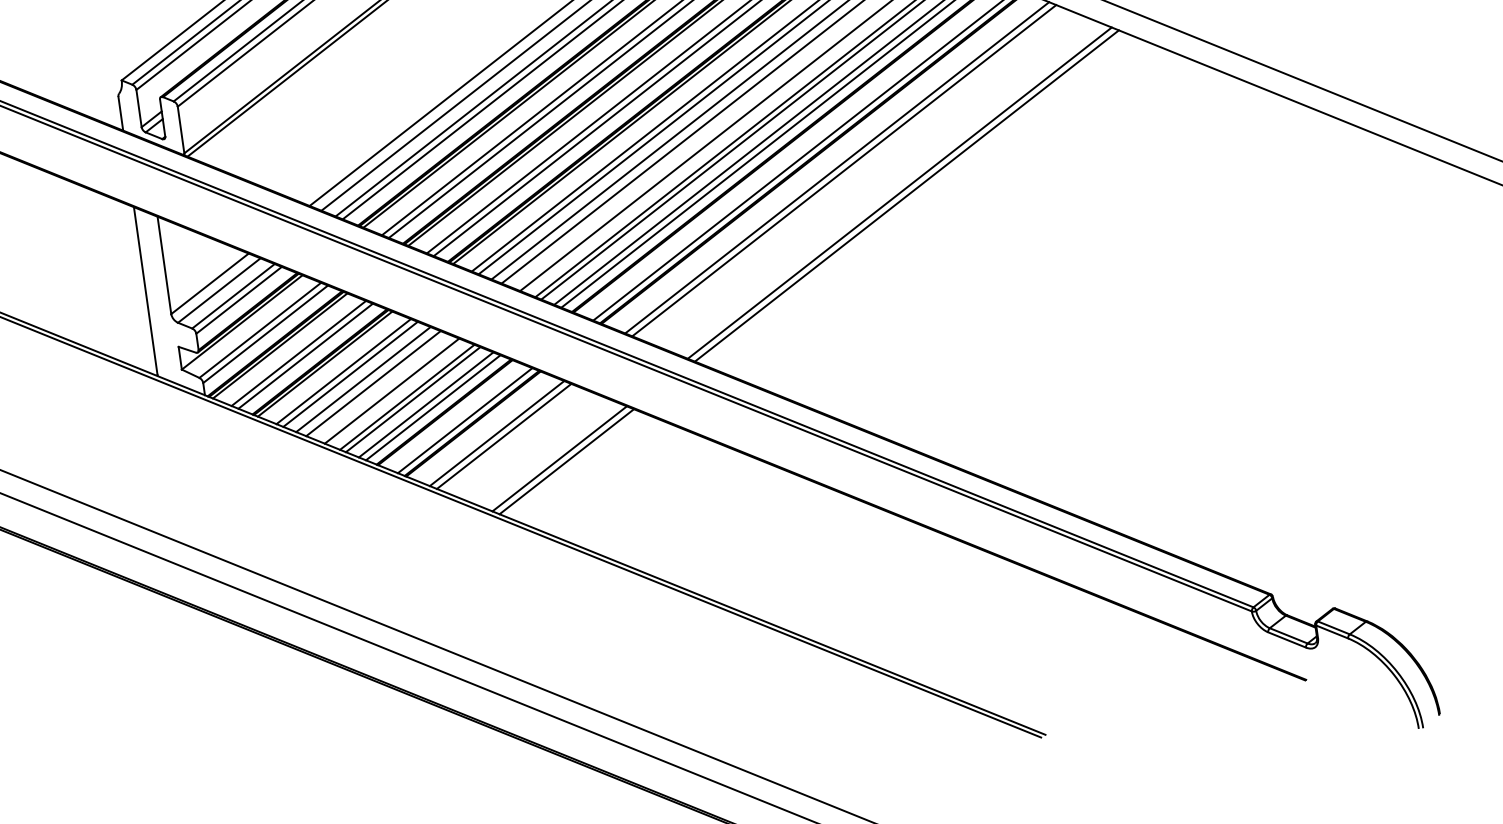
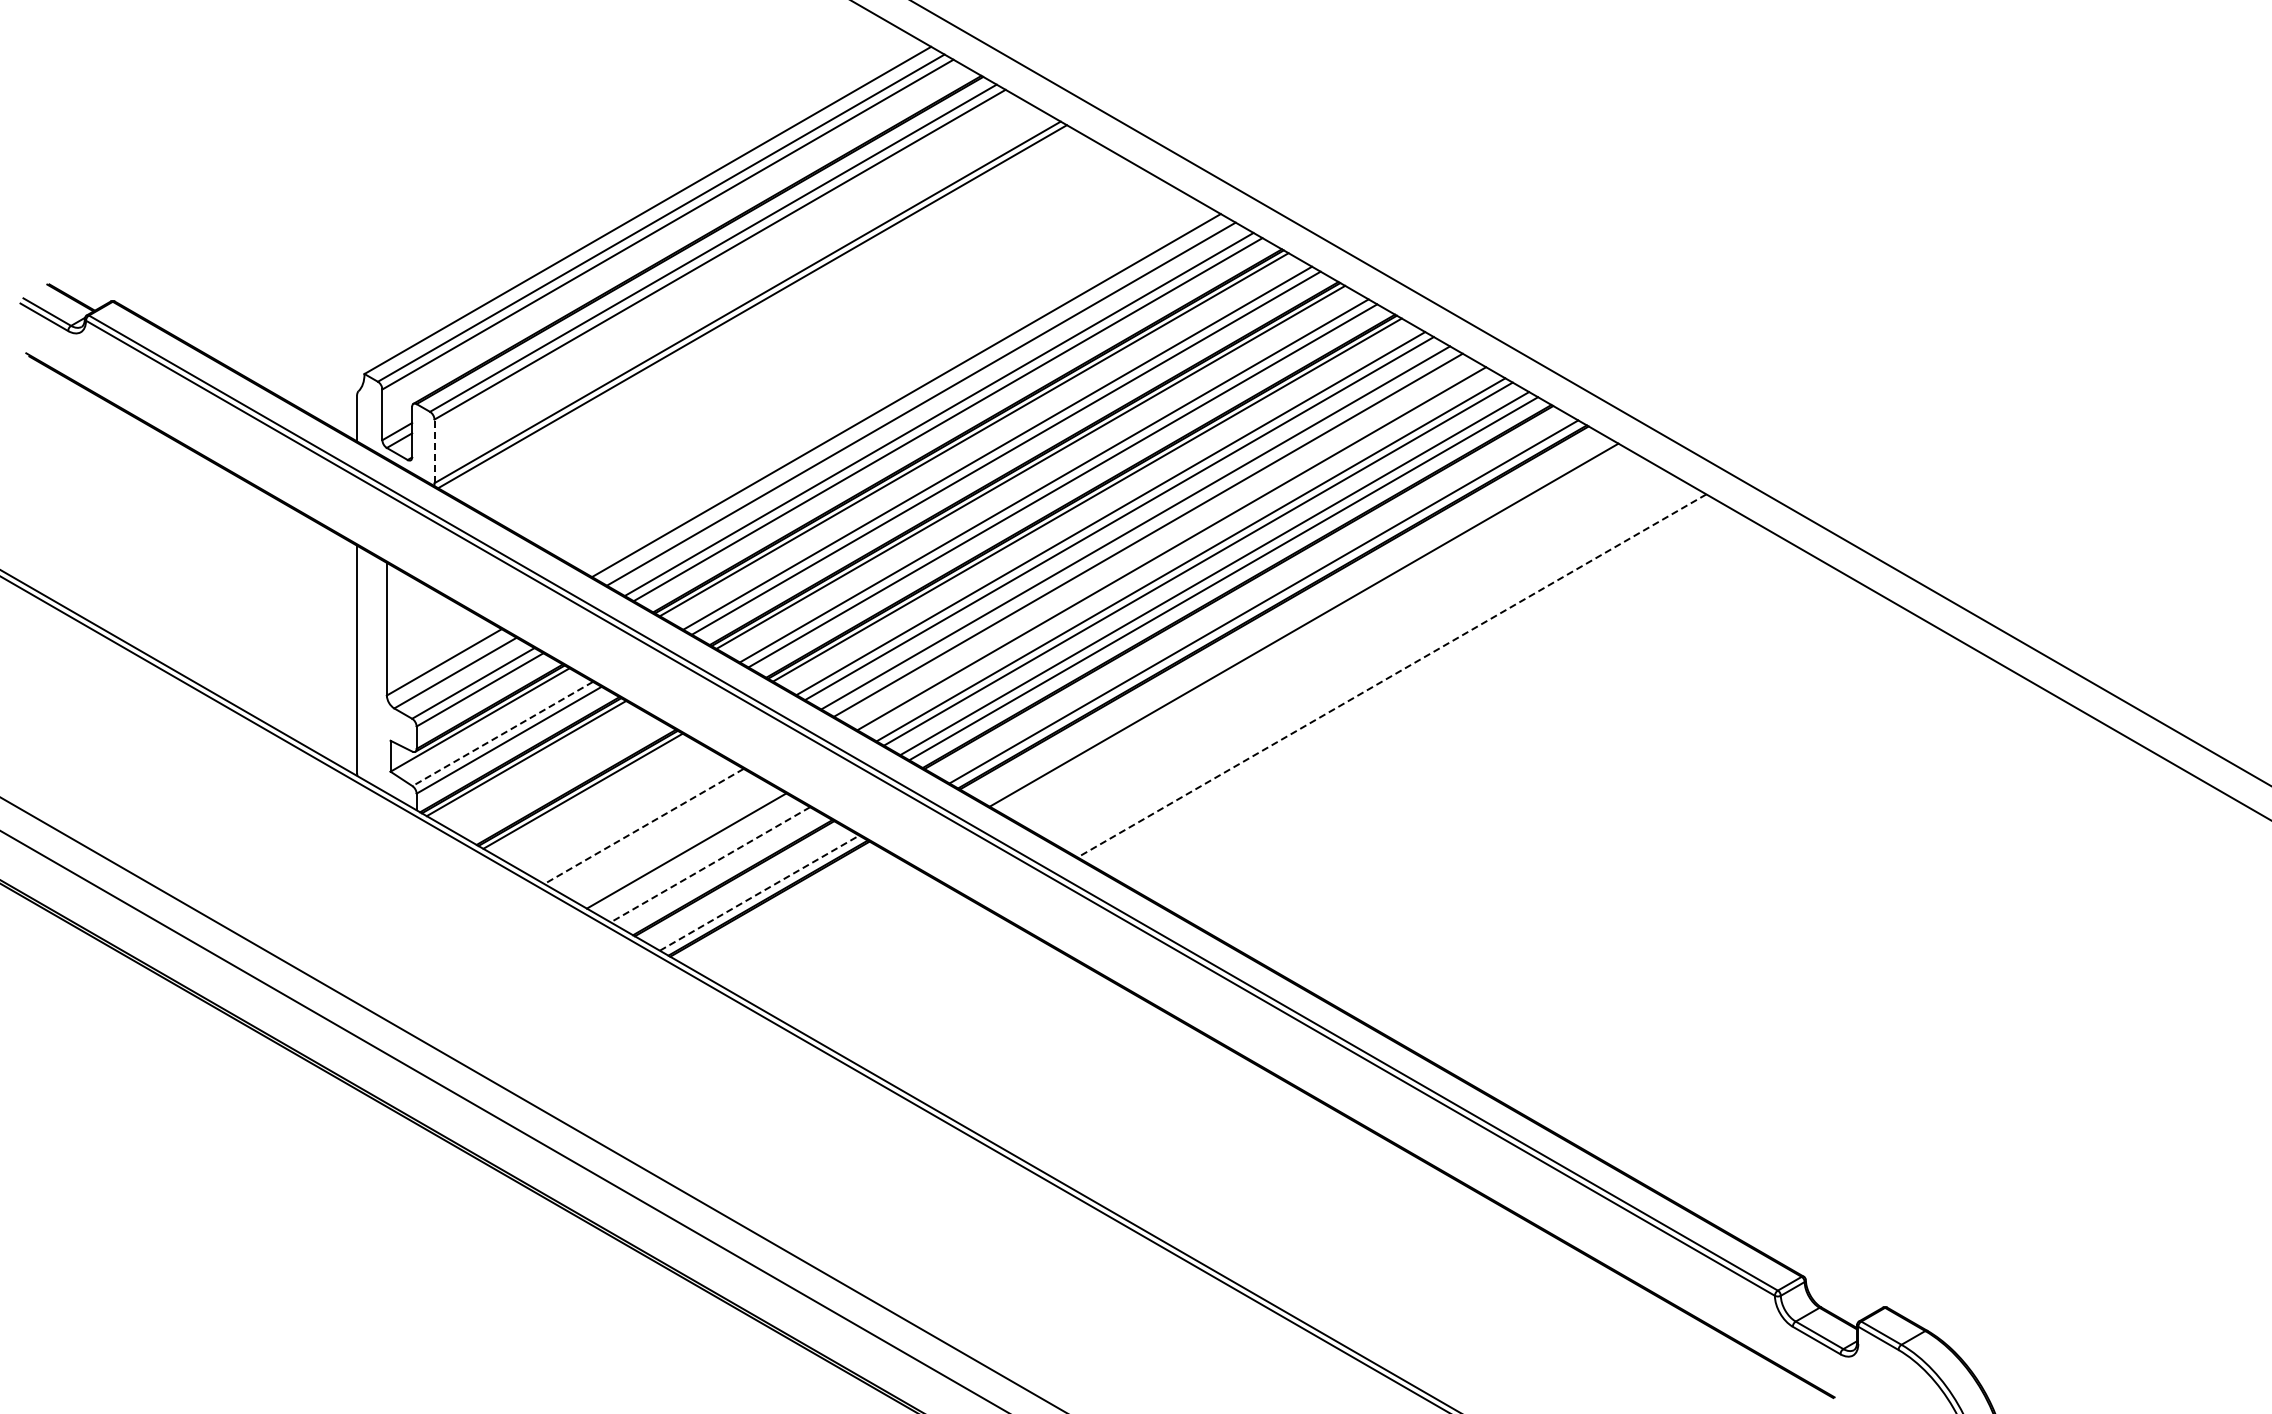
line: (181, 130) -> (434, 451), solid -> dashed
line: (843, 170) -> (1312, 629), removed
line: (899, 193) -> (1382, 670), removed
line: (906, 196) -> (1391, 676), solid -> dashed
line: (260, 330) -> (502, 734), solid -> dashed
line: (298, 353) -> (549, 771), removed
line: (305, 355) -> (558, 776), removed
line: (343, 371) -> (606, 804), removed
line: (350, 374) -> (614, 809), removed
line: (363, 379) -> (631, 818), removed
line: (373, 383) -> (643, 826), solid -> dashed
line: (392, 390) -> (667, 839), removed
line: (412, 399) -> (693, 854), removed
line: (425, 405) -> (709, 865), solid -> dashed
line: (433, 407) -> (719, 869), removed
line: (465, 420) -> (759, 892), solid -> dashed
line: (496, 432) -> (799, 915), removed
line: (504, 436) -> (808, 921), removed
line: (559, 458) -> (878, 961), removed
line: (566, 461) -> (887, 966), removed

